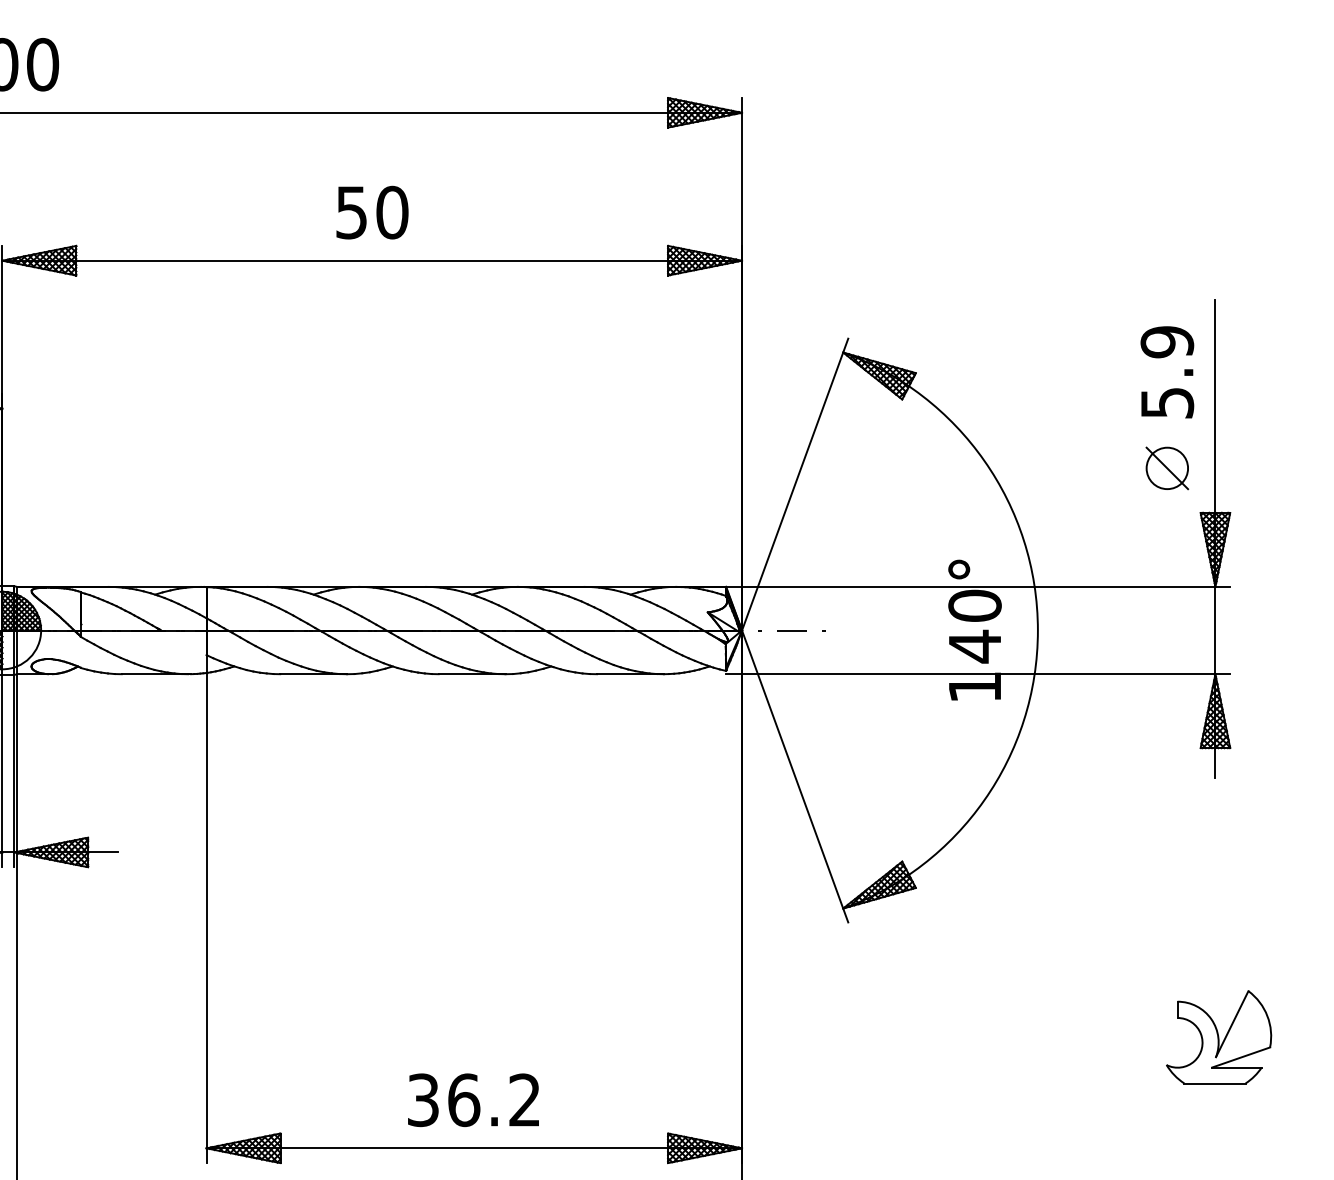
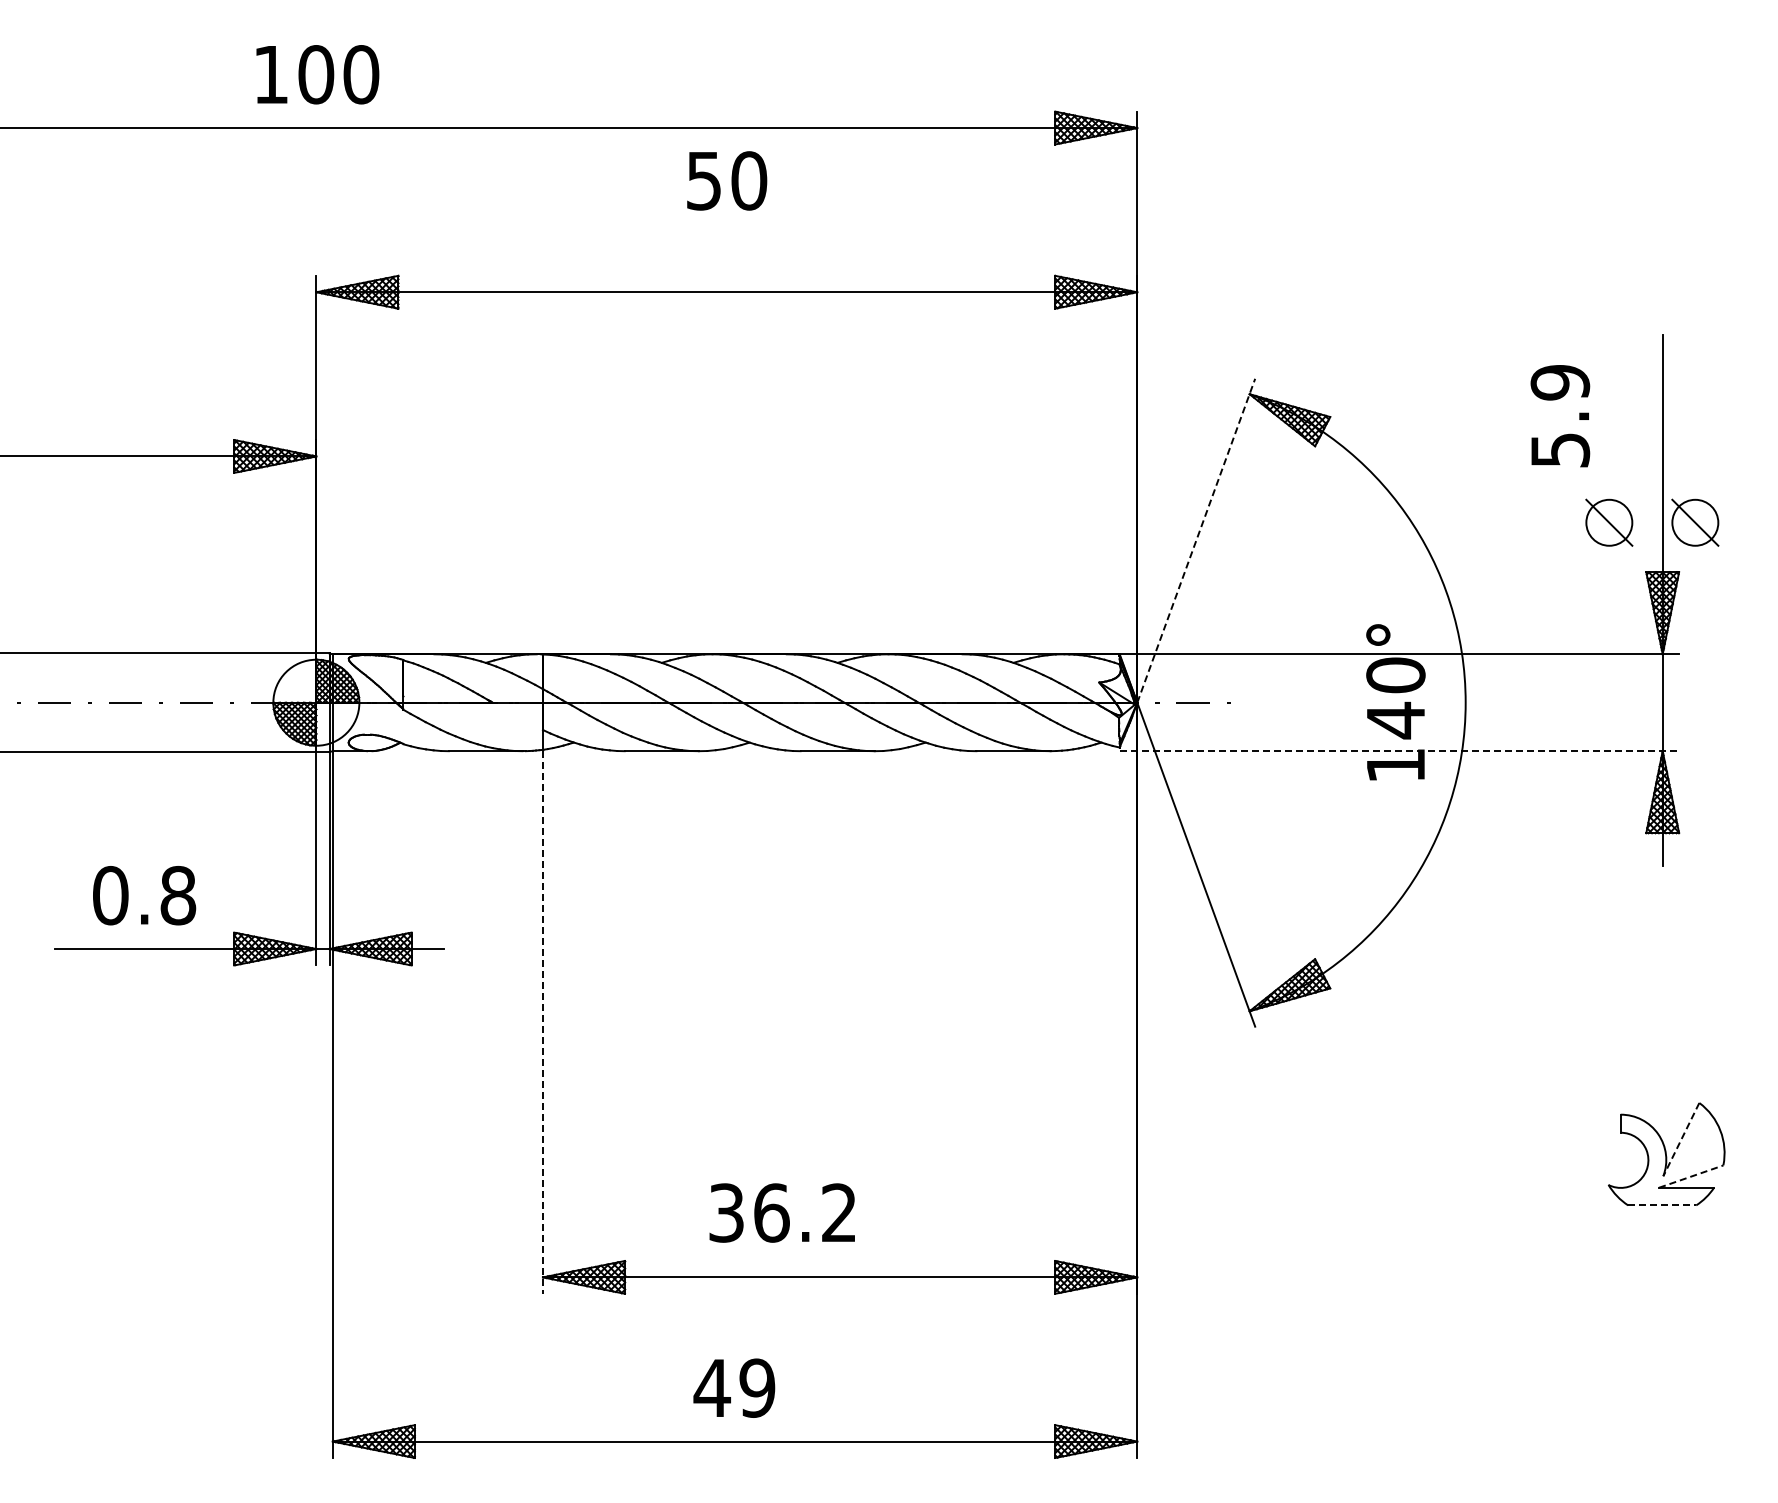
text: (372, 212) -> (727, 180), moved
text: (1167, 372) -> (1560, 416), moved
part: (1244, 468) -> (1695, 522), added
line: (795, 484) -> (1196, 540), solid -> dashed
line: (978, 674) -> (1399, 751), solid -> dashed
line: (206, 919) -> (542, 1023), solid -> dashed
line: (1232, 1024) -> (1681, 1139), solid -> dashed
line: (1241, 1057) -> (1691, 1176), solid -> dashed
line: (1215, 1083) -> (1662, 1205), solid -> dashed
text: (472, 1099) -> (781, 1212), moved

